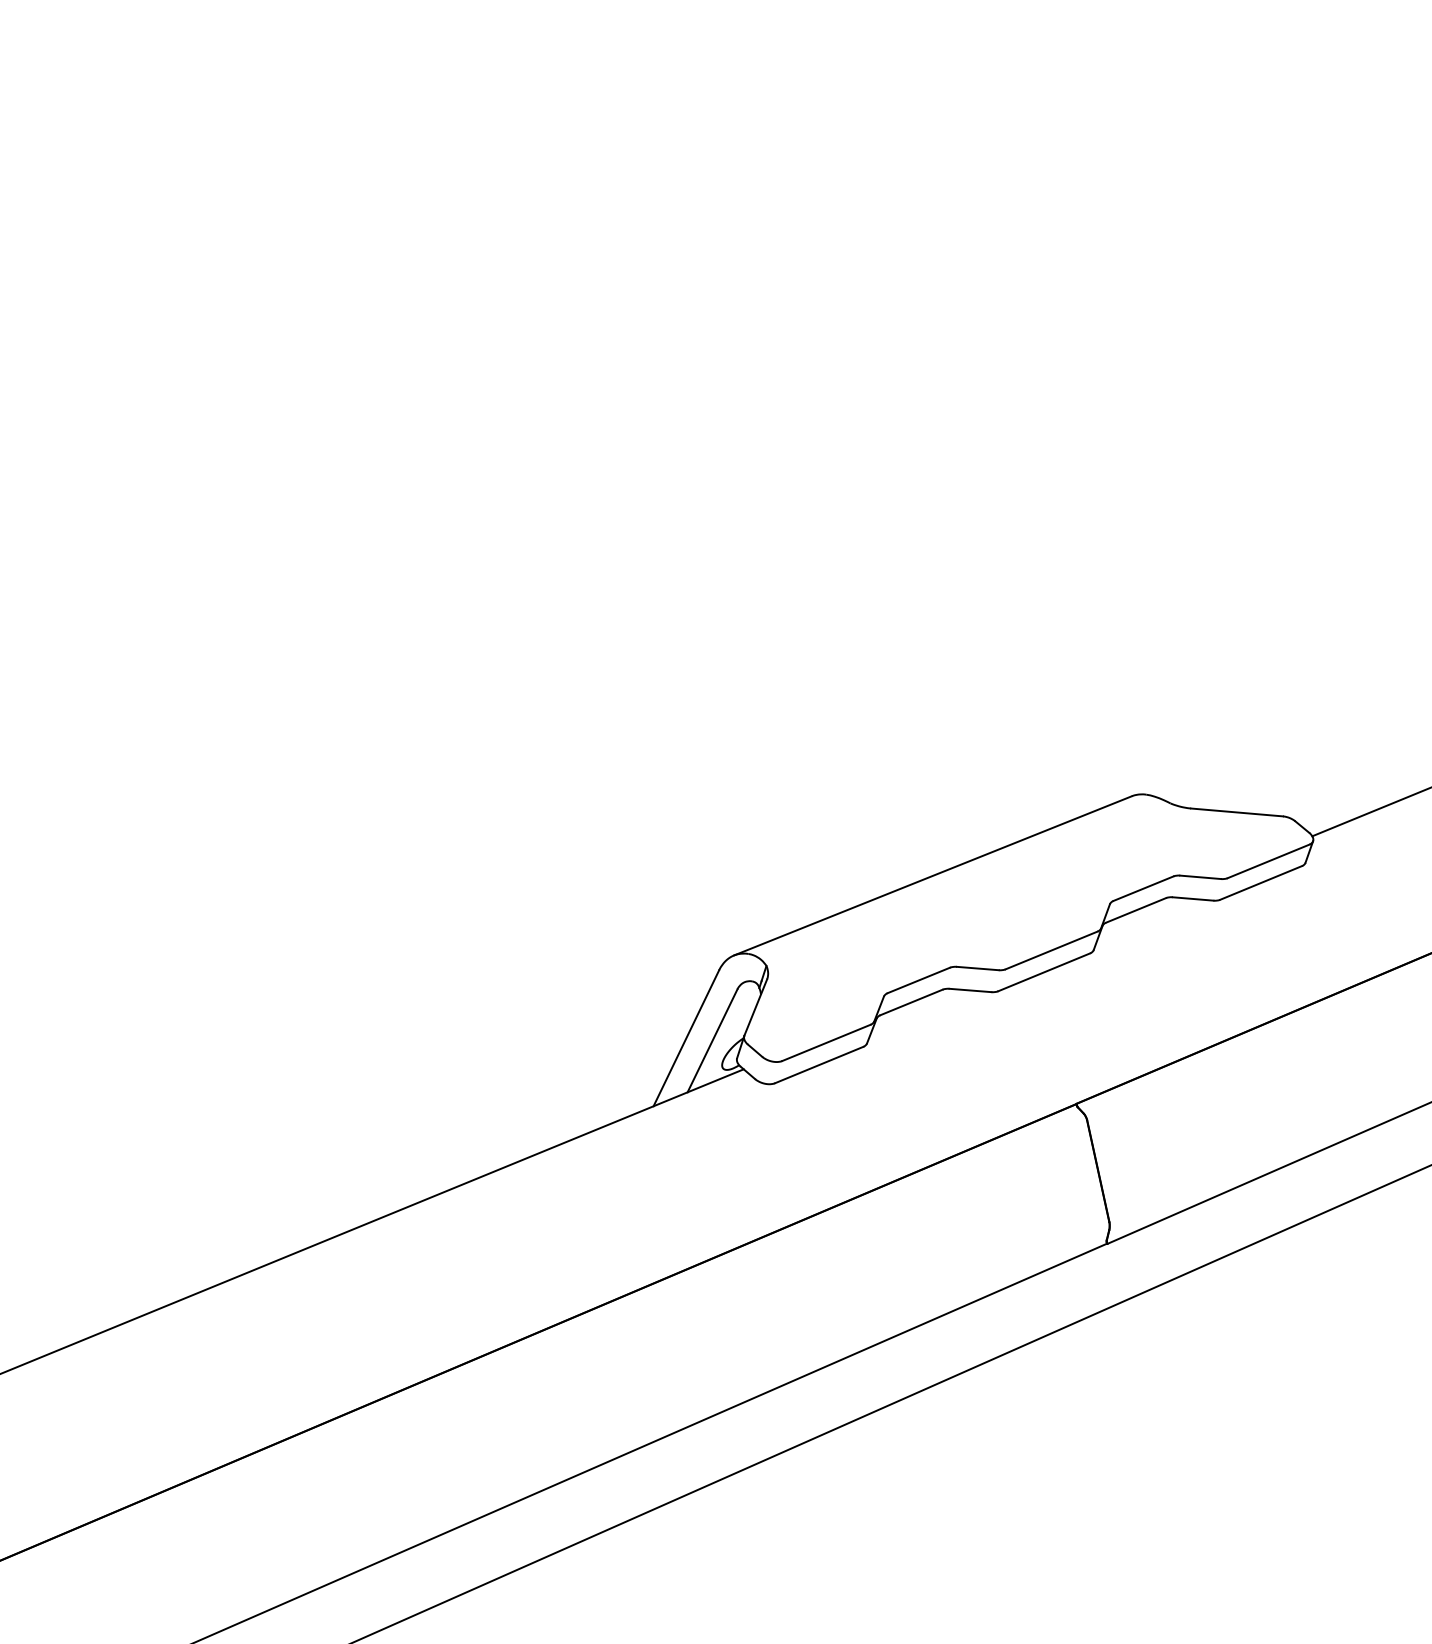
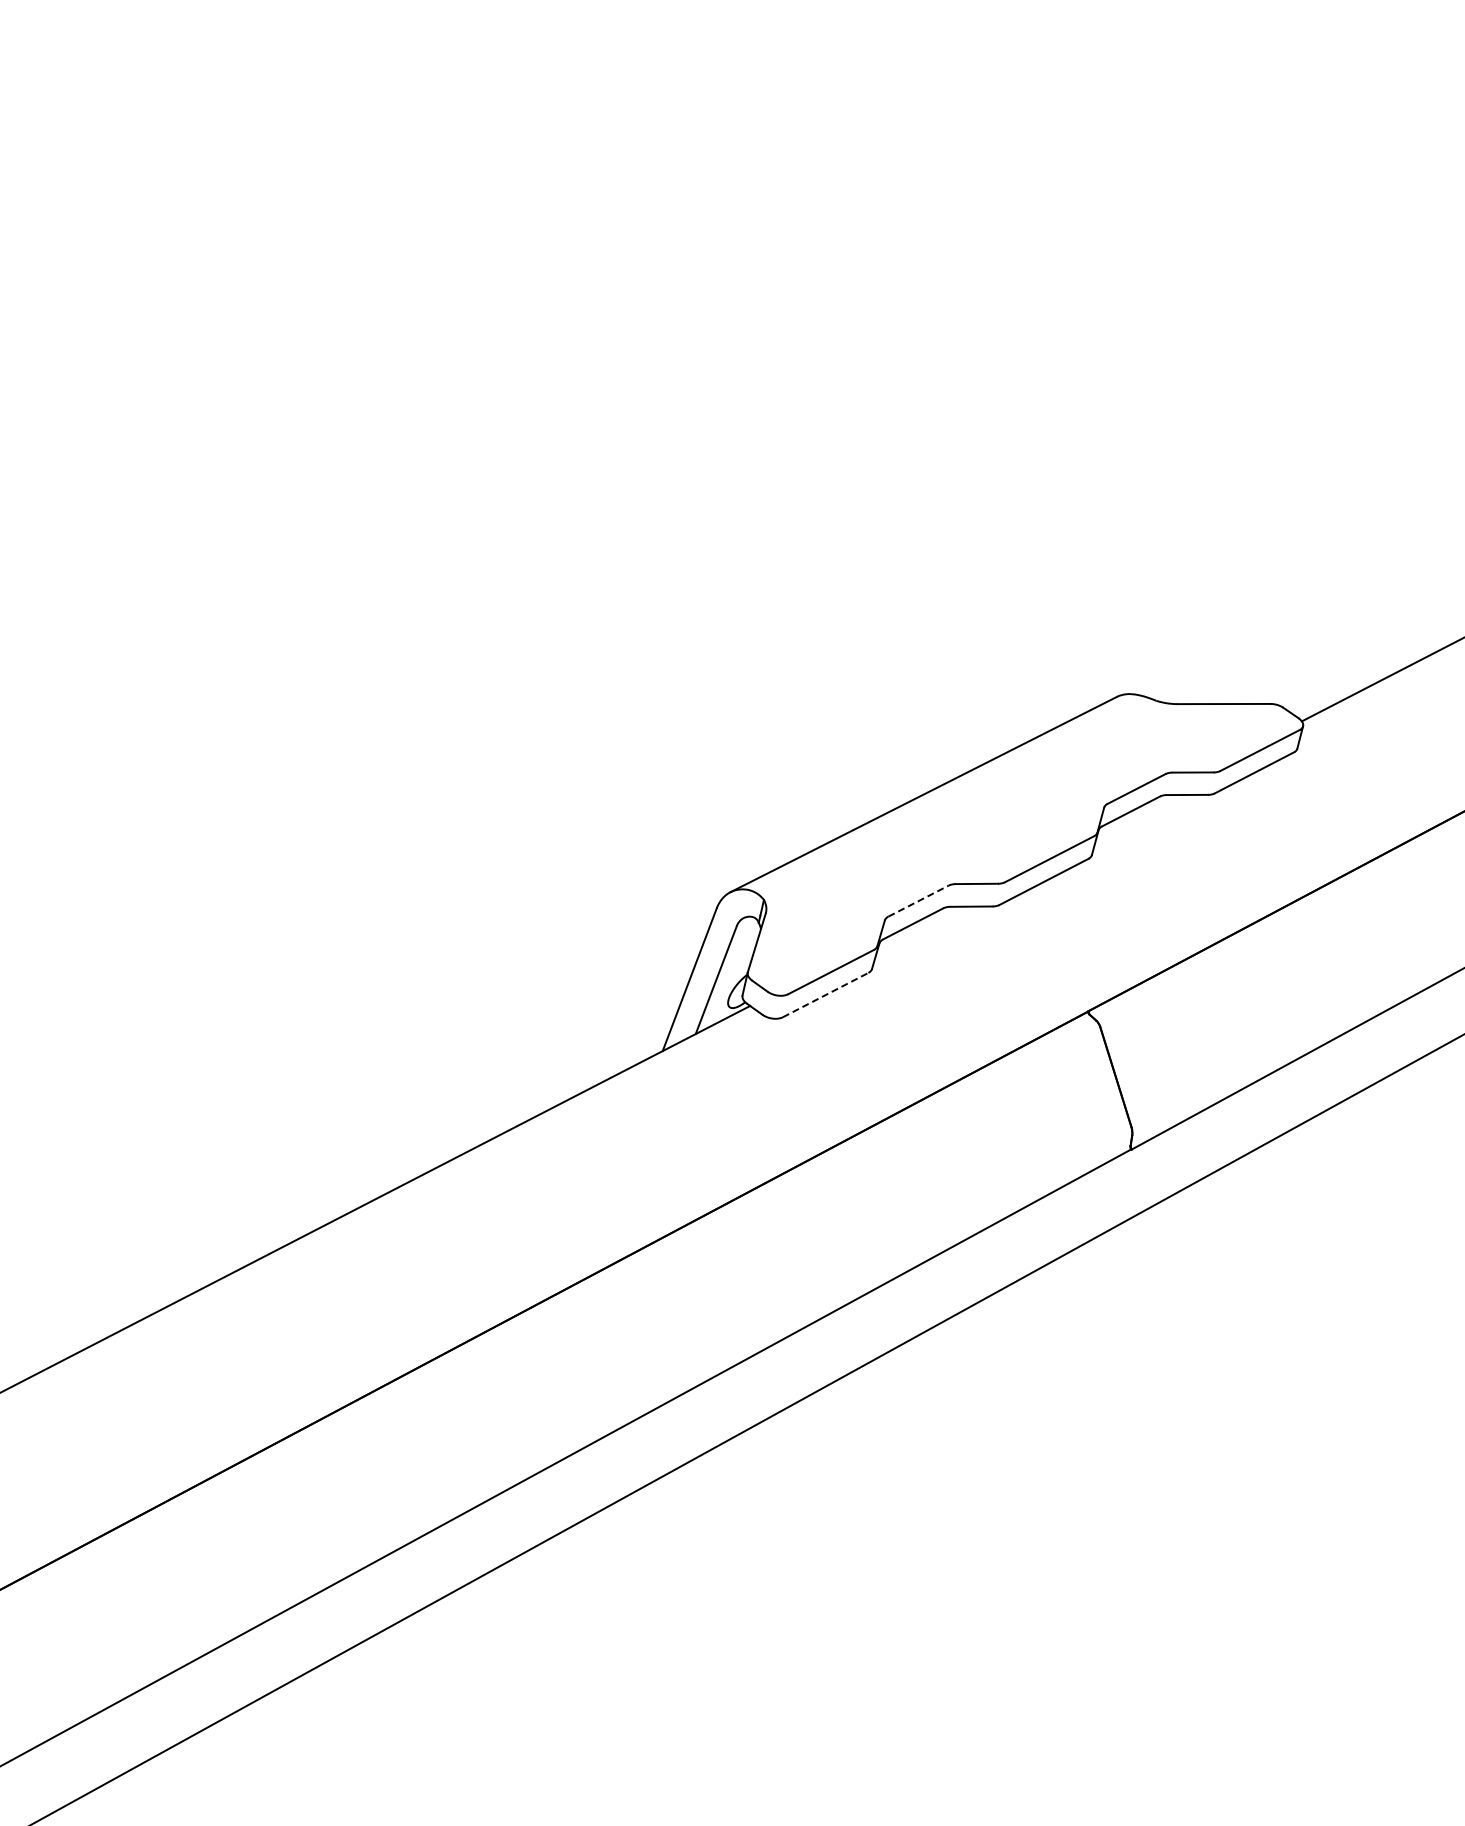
line: (918, 980) -> (918, 901), solid -> dashed
line: (819, 1064) -> (826, 994), solid -> dashed

